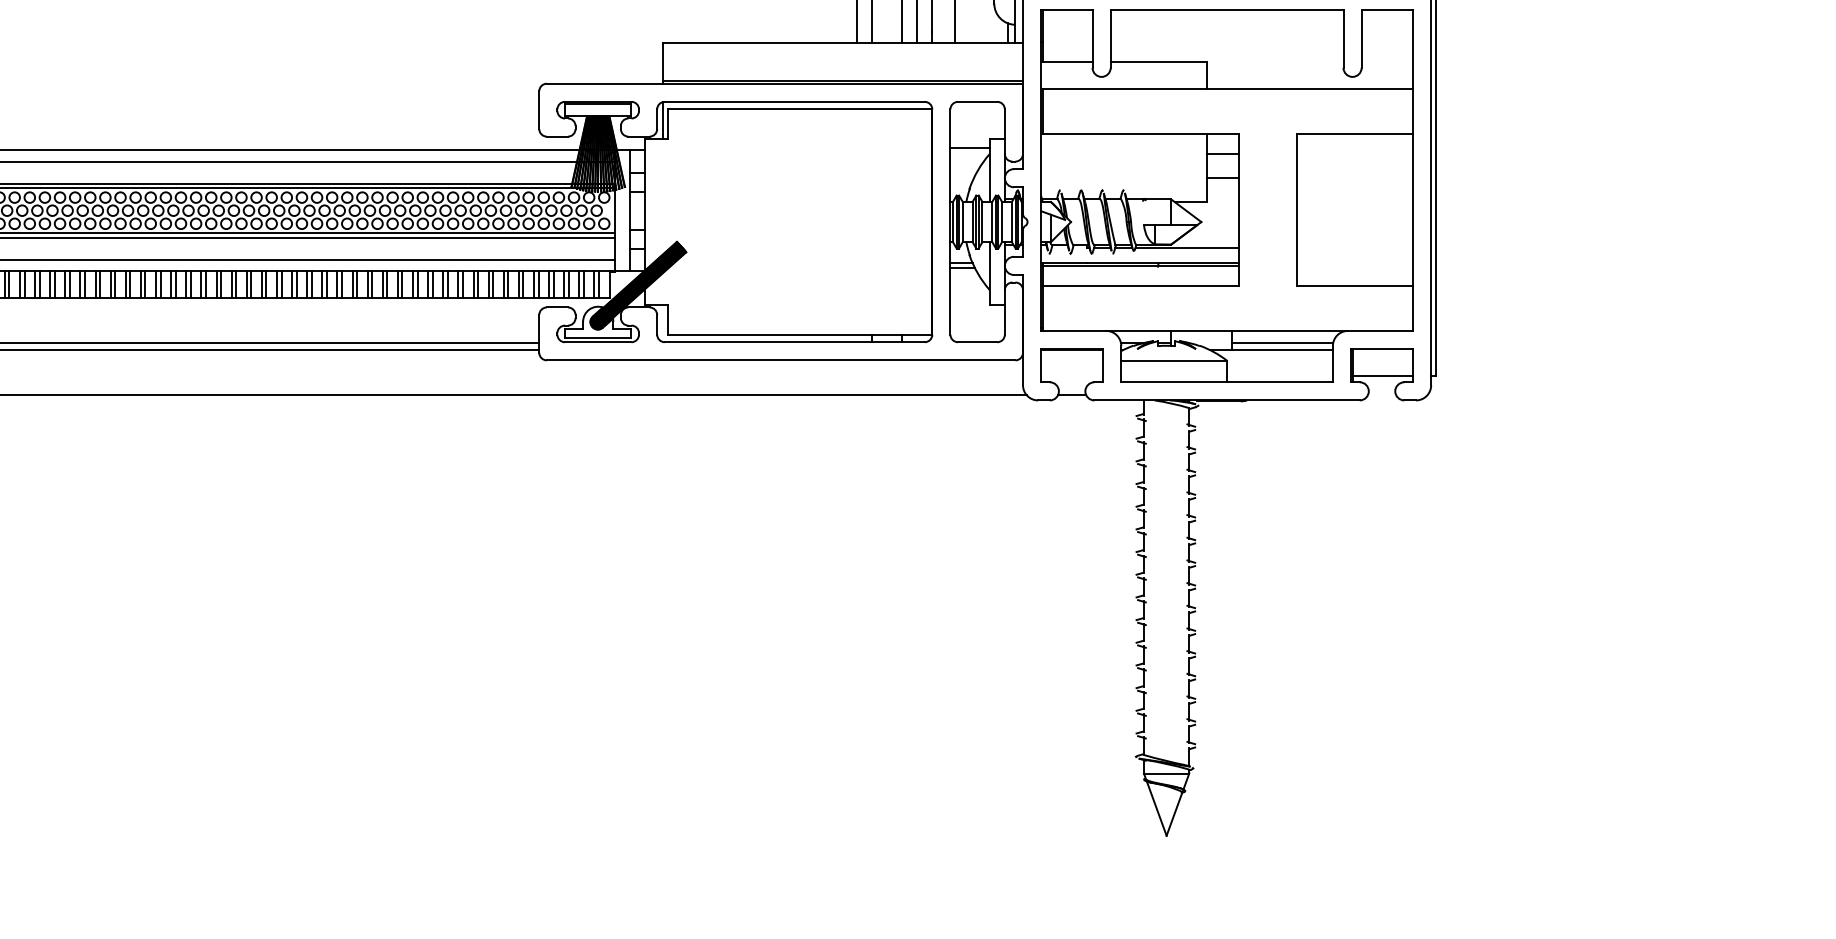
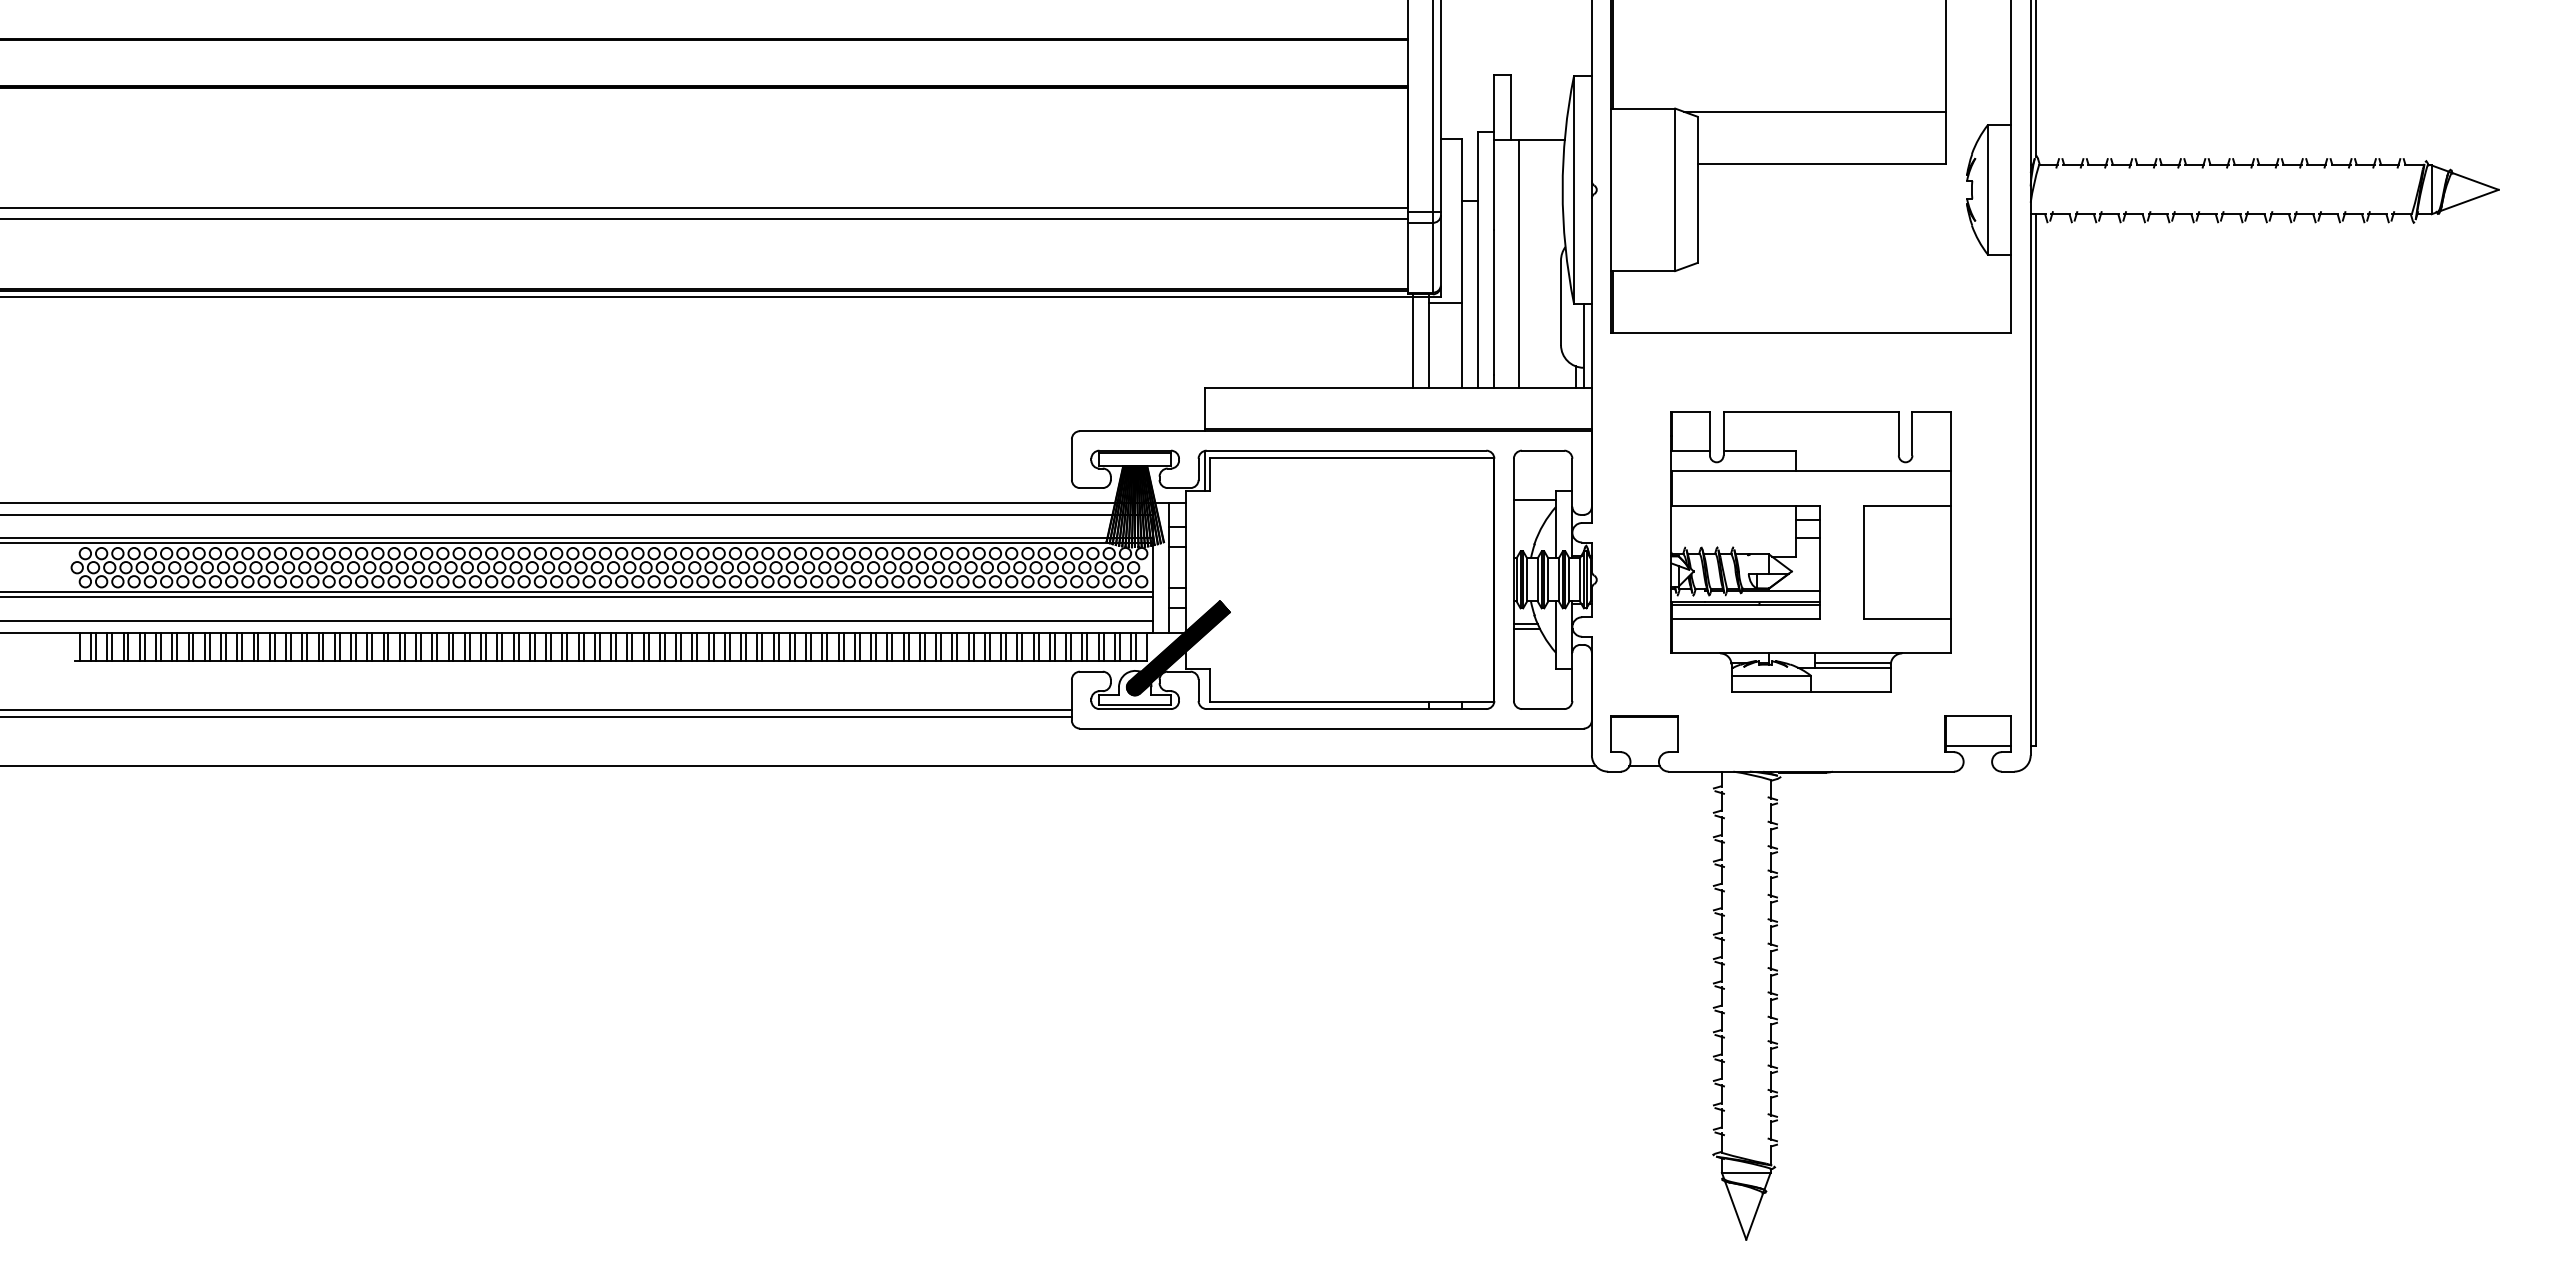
part: (1226, 195) -> (1810, 551), size x0.7

